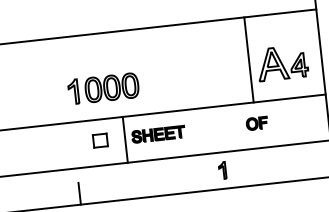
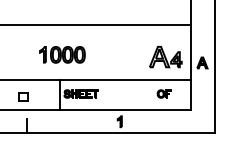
line: (248, 59) -> (144, 52), removed
part: (103, 88) -> (62, 54), moved
part: (255, 122) -> (163, 93), moved
part: (99, 140) -> (23, 96), moved

